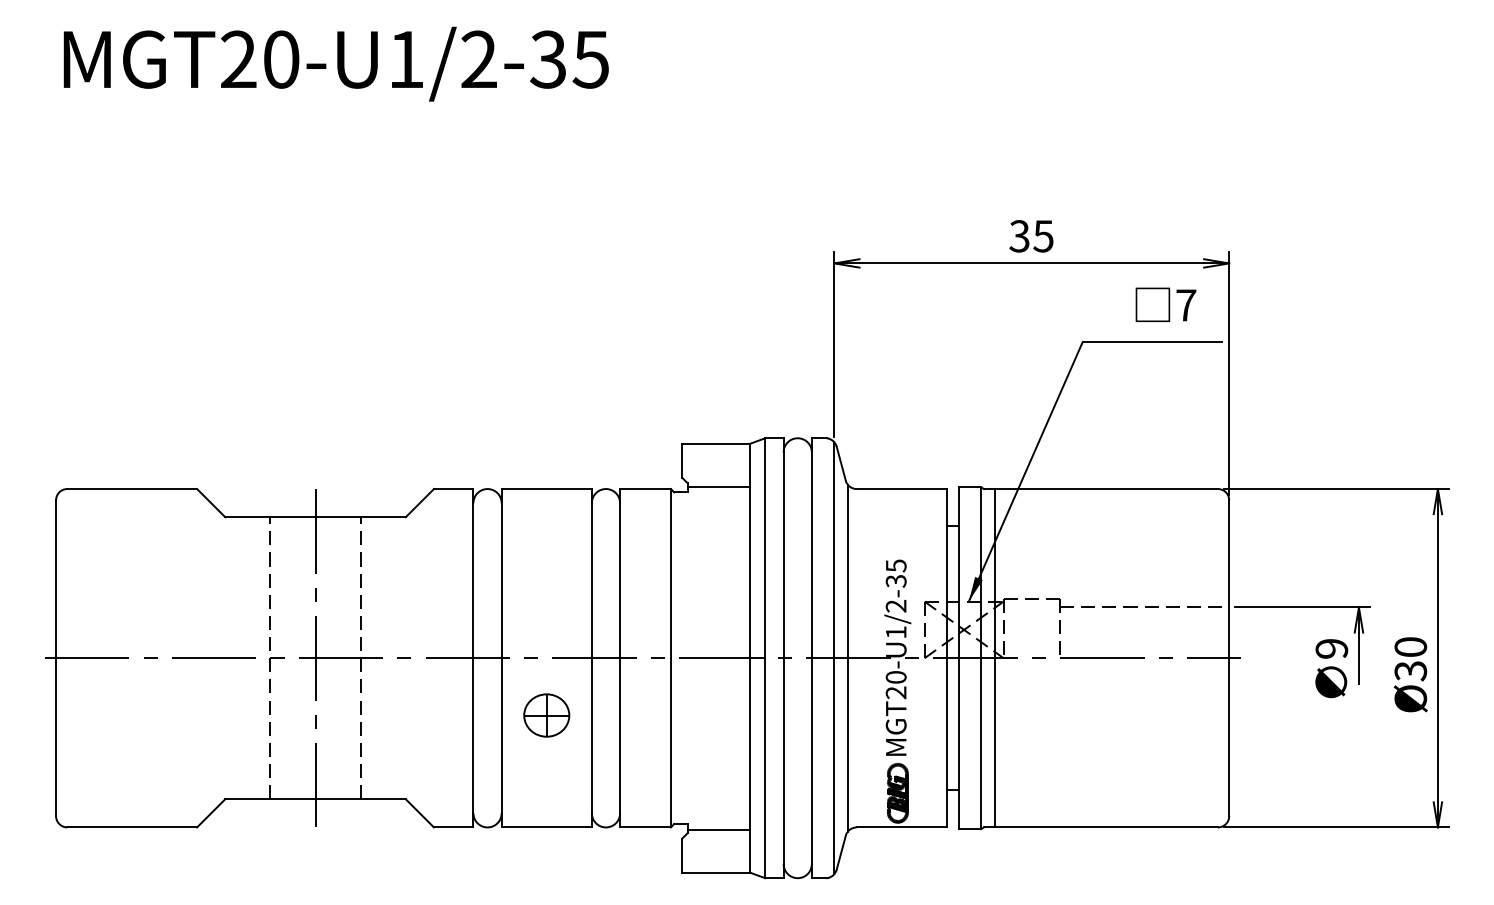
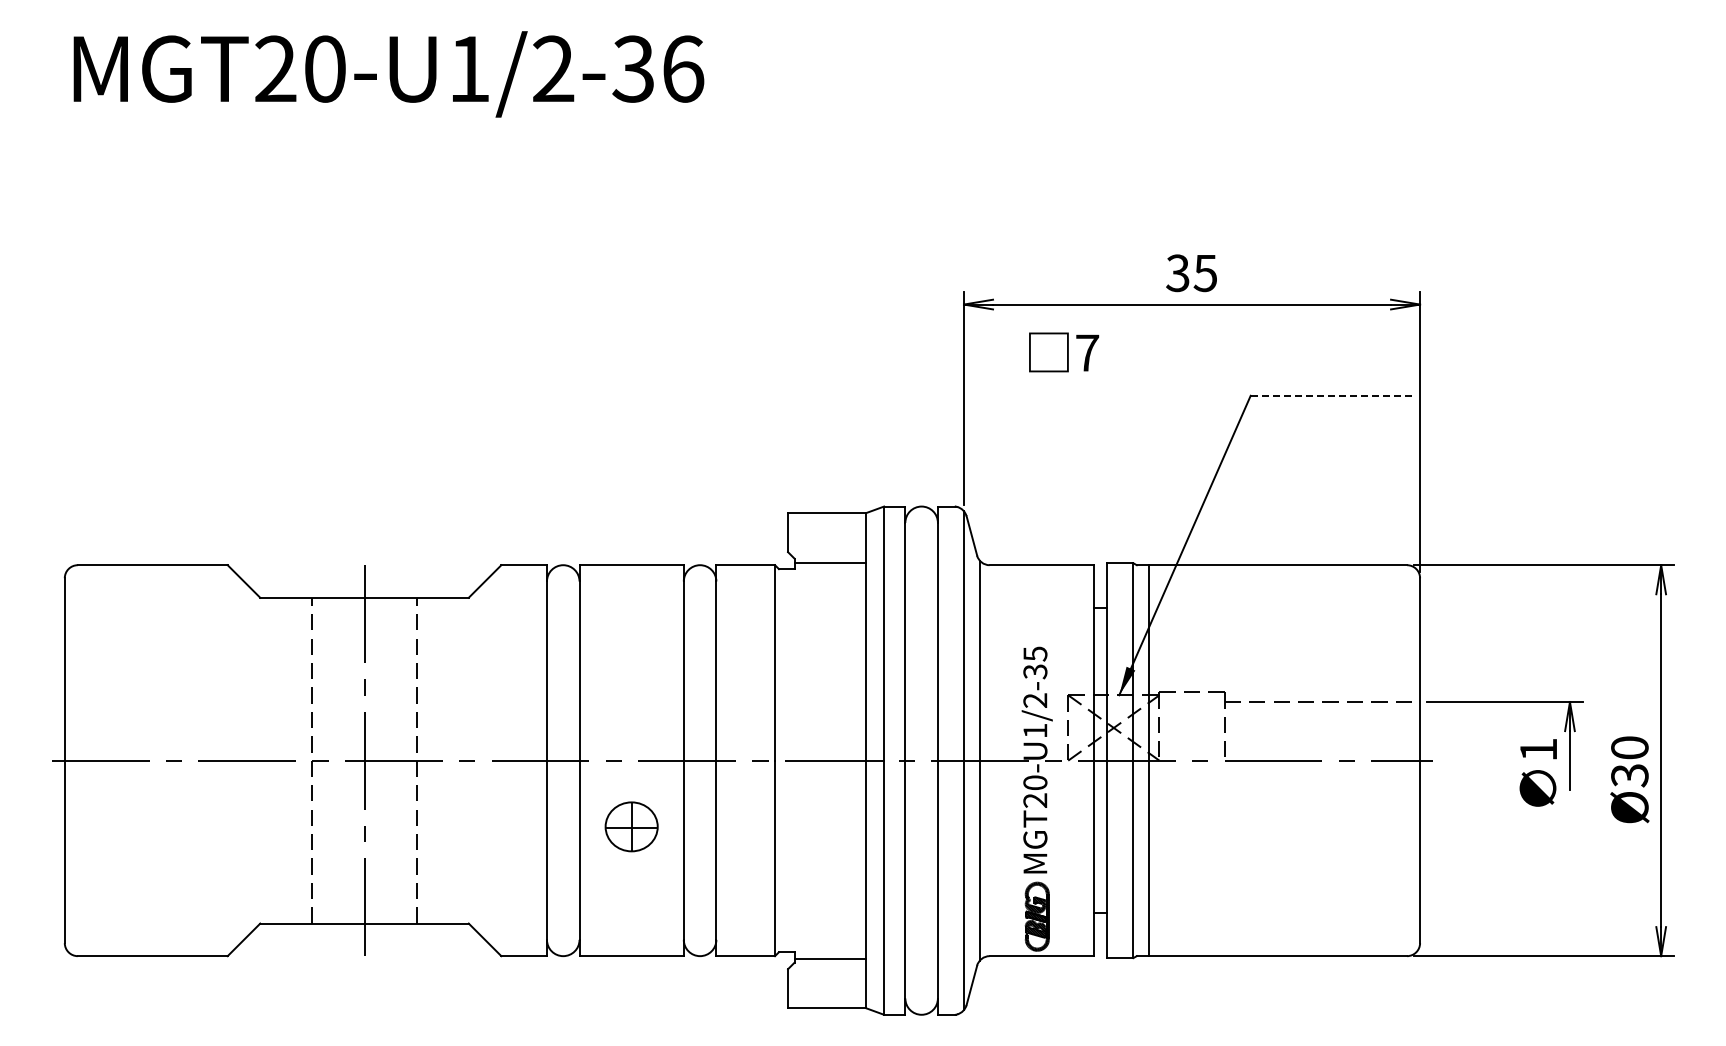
text: (590, 59) -> (682, 68), MGT20-U1/2-35 -> MGT20-U1/2-36
text: (1166, 304) -> (1064, 352), moved
line: (1152, 342) -> (1331, 395), solid -> dashed
text: (1331, 648) -> (1538, 749), 9 -> 1

